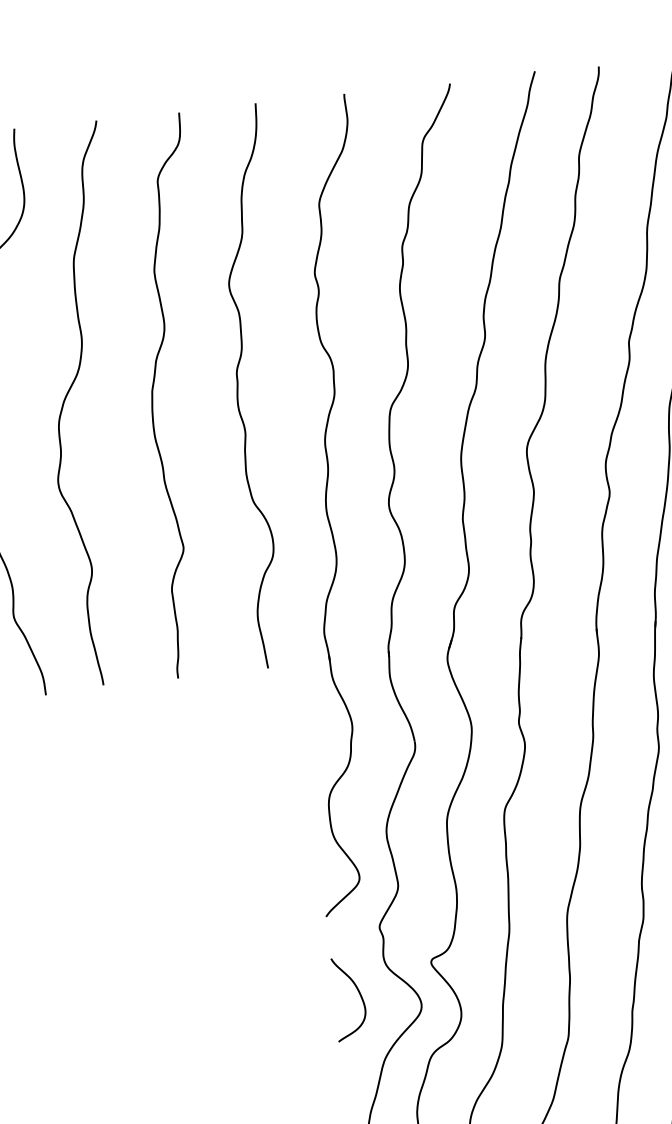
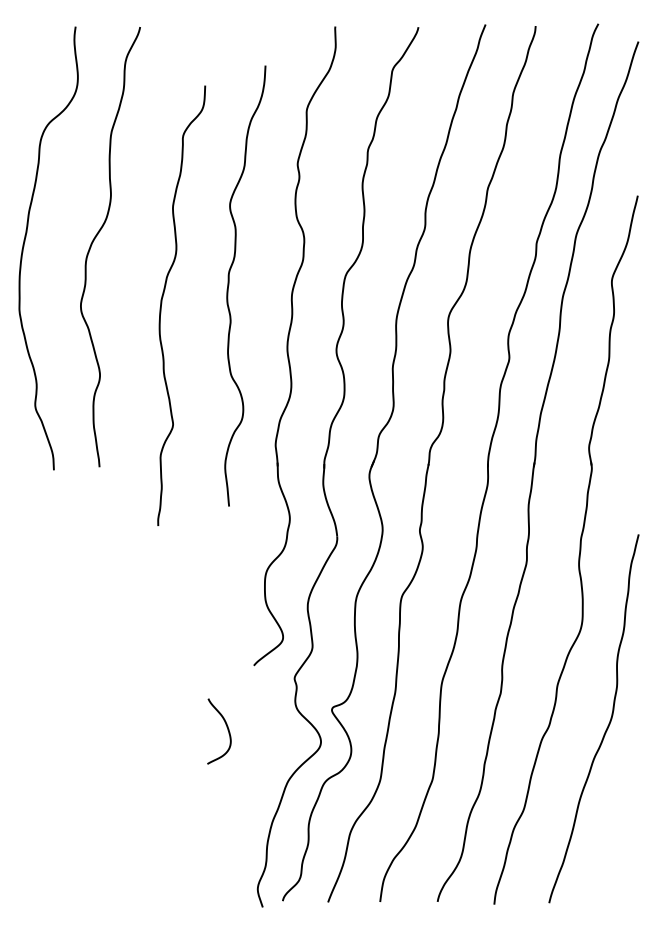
curve: (239, 387) -> (229, 285), moved
curve: (153, 395) -> (162, 303), moved
curve: (358, 992) -> (226, 727), moved

